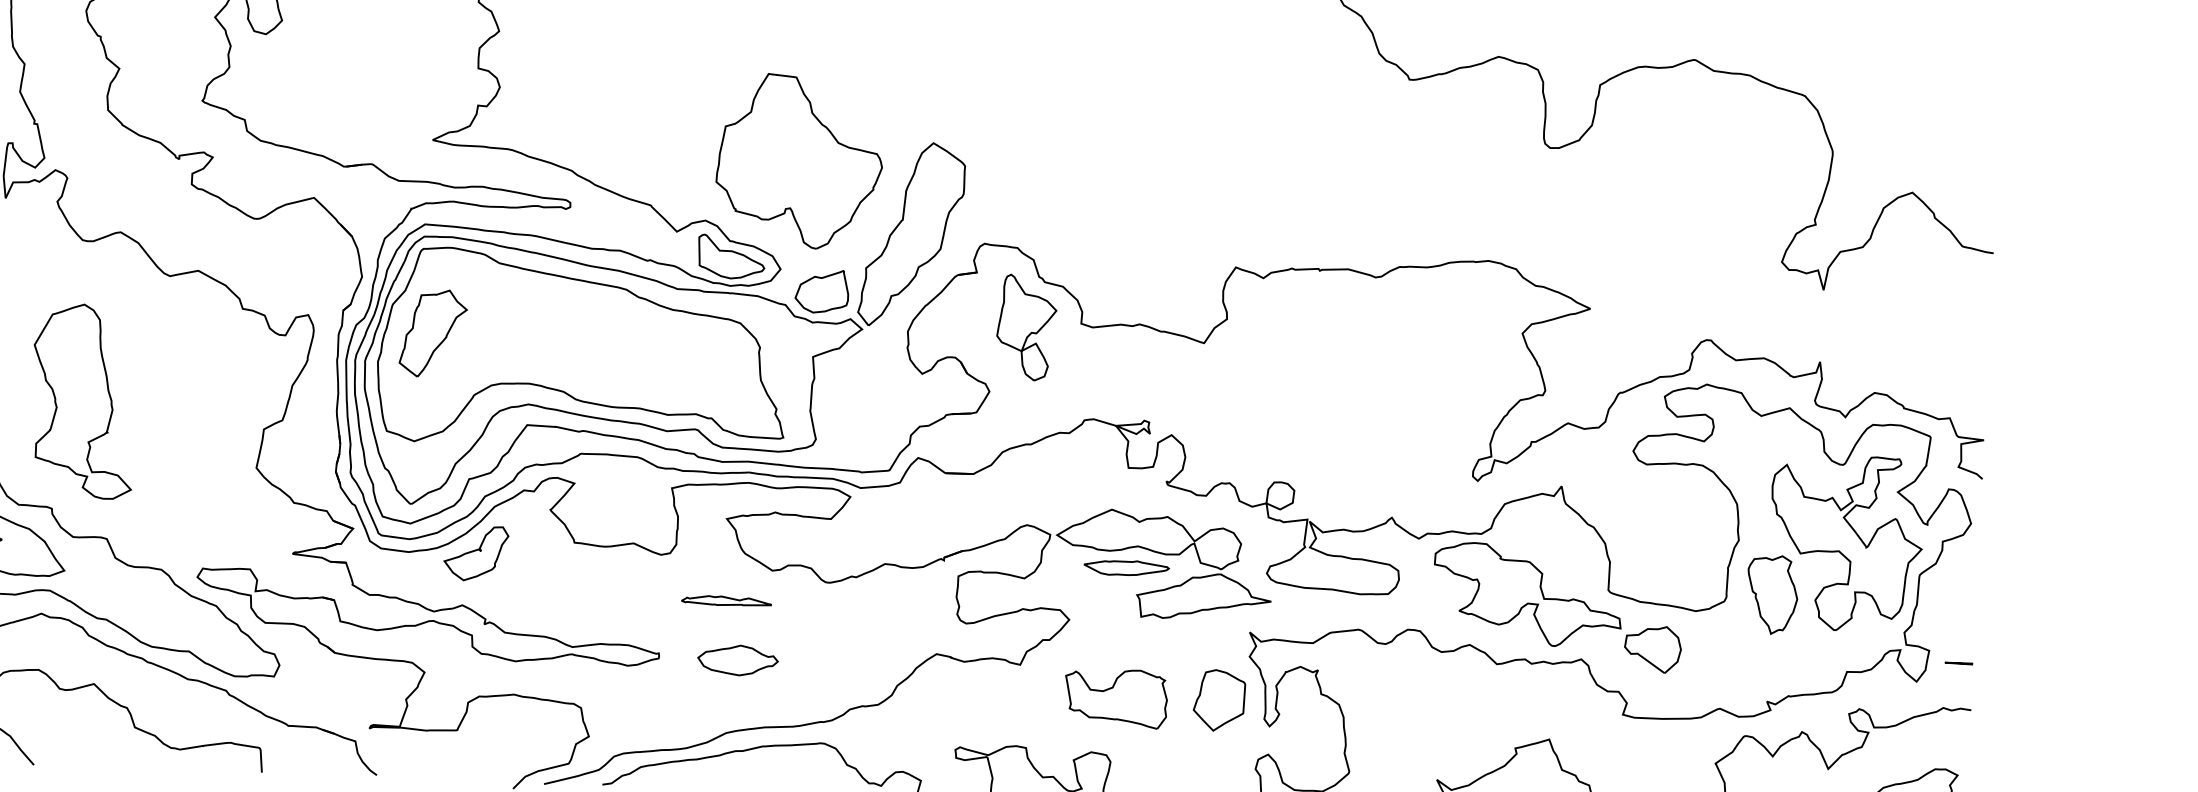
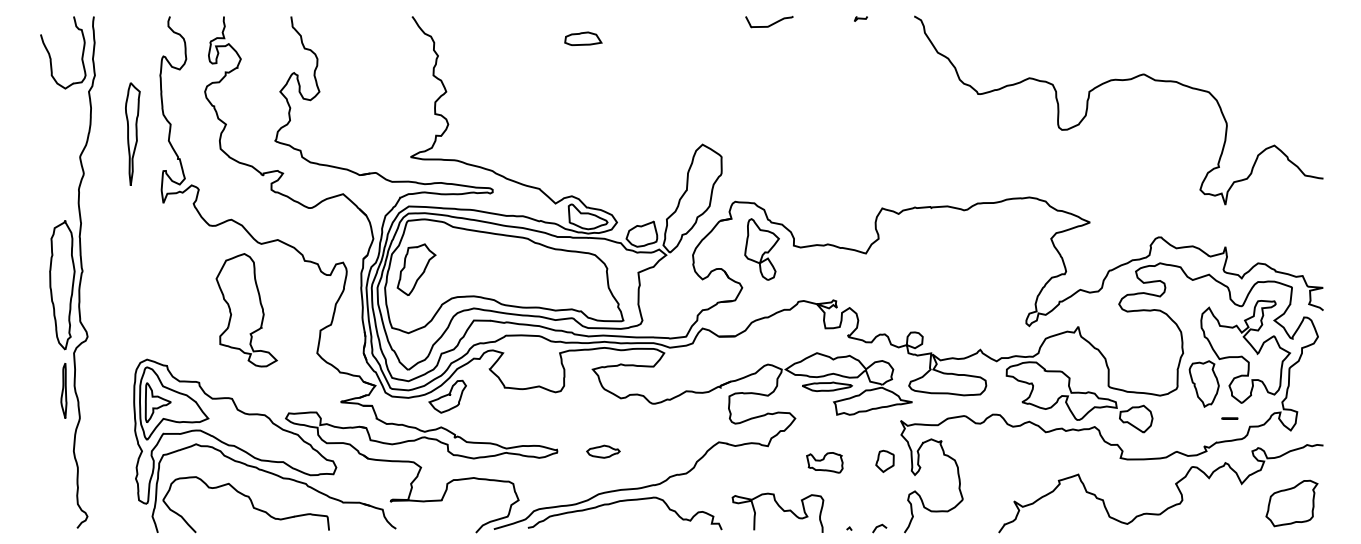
part: (800, 162) -> (625, 159), removed
part: (83, 401) -> (246, 310), moved
part: (725, 601) -> (594, 417), removed
part: (738, 660) -> (603, 451), size x0.7
line: (1958, 663) -> (1229, 418), moved
part: (1115, 697) -> (824, 462), size x0.6
part: (1218, 700) -> (884, 461), size x0.6

